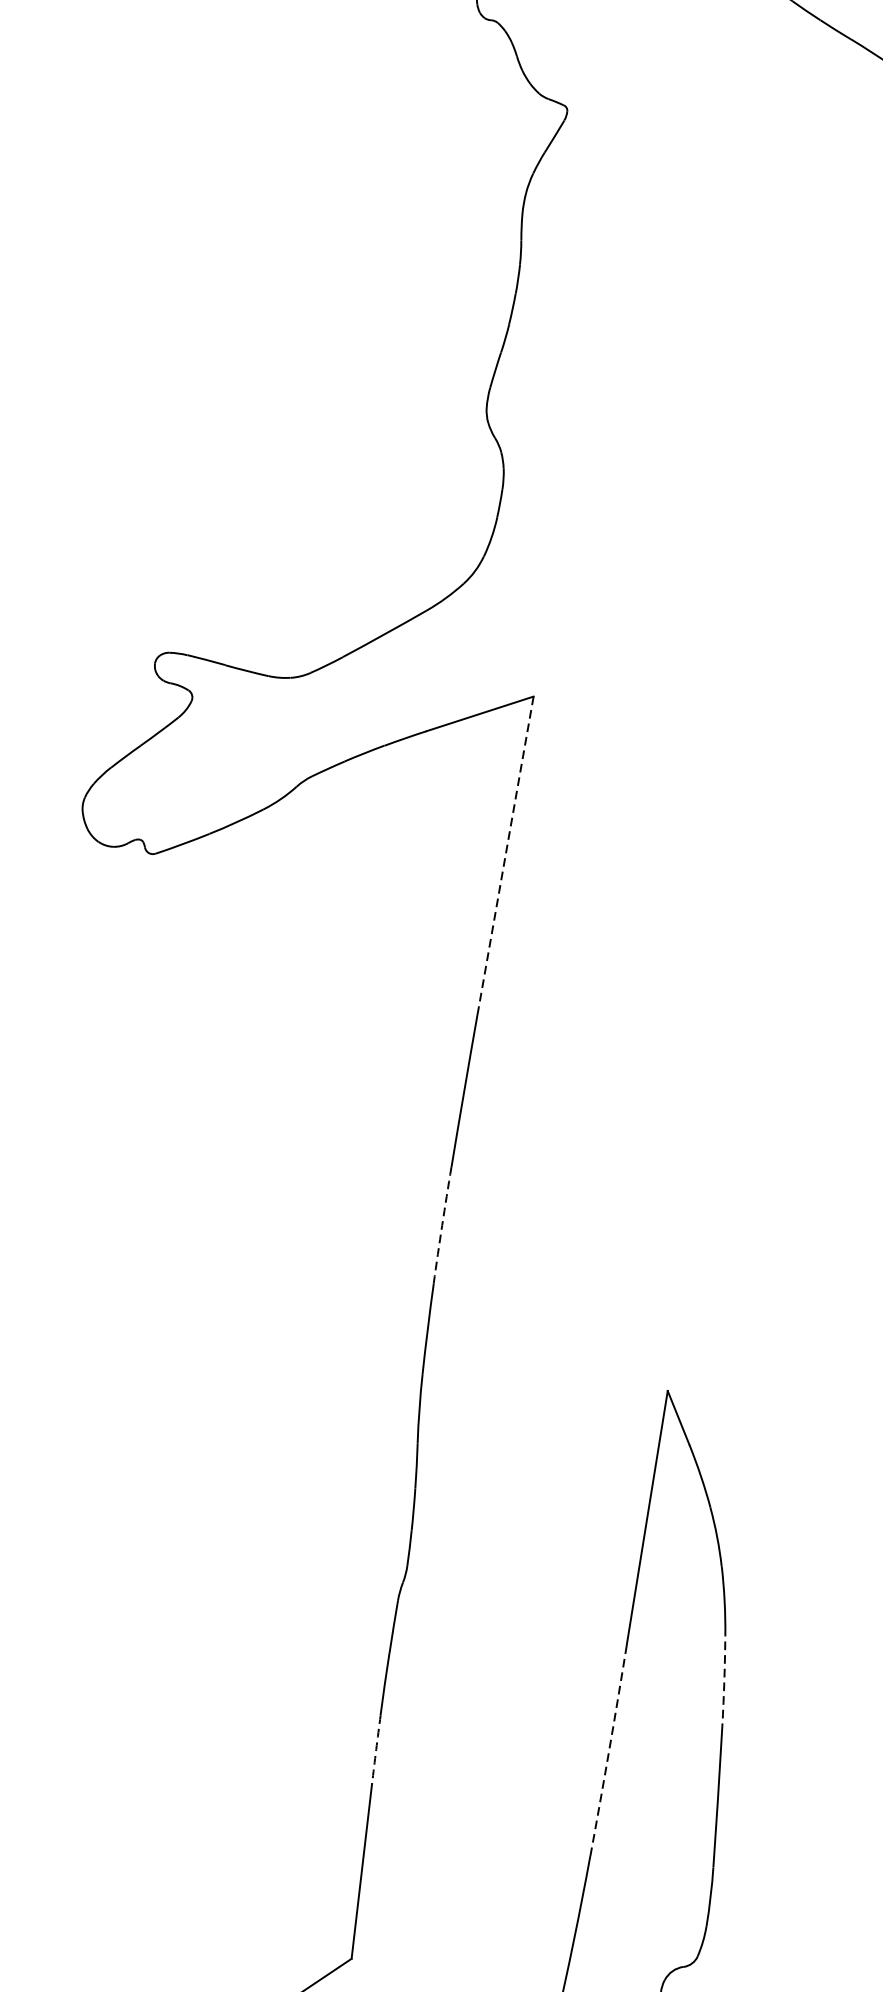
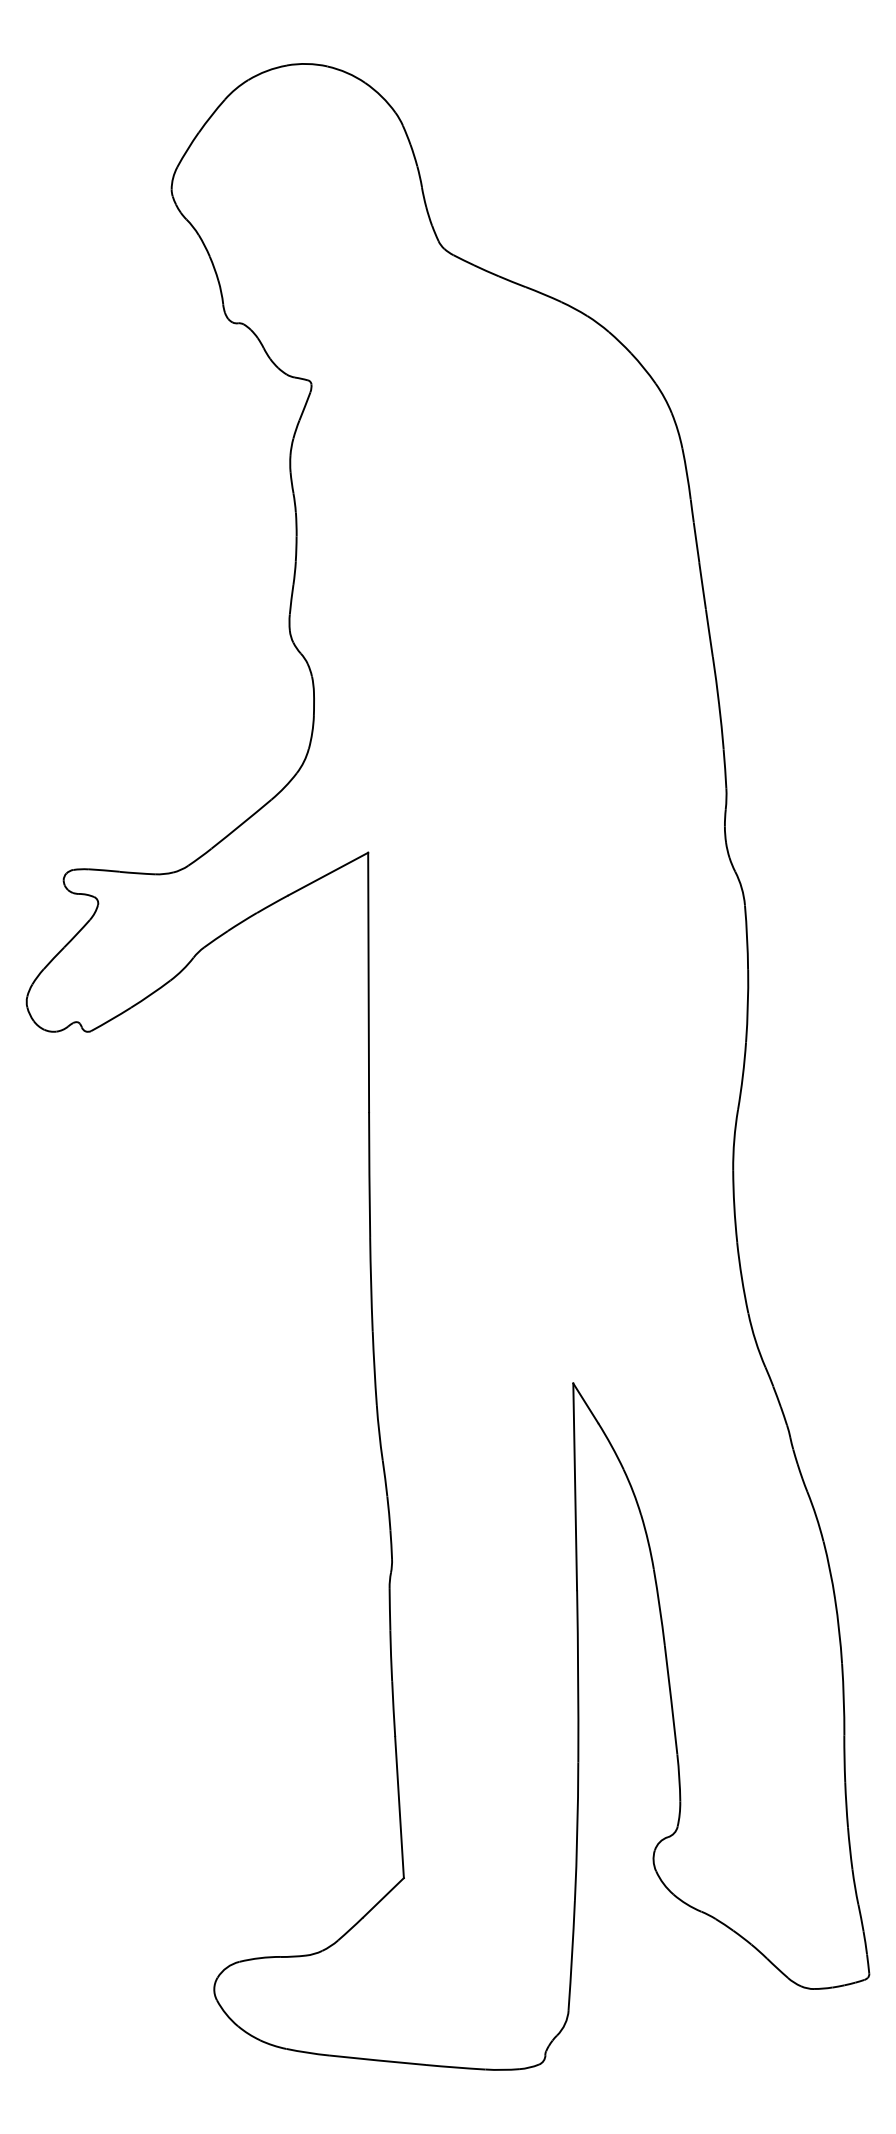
line: (505, 855) -> (368, 982), dashed -> solid
arc: (442, 1225) -> (371, 1284), dashed -> solid
arc: (723, 1684) -> (659, 1607), dashed -> solid
arc: (376, 1750) -> (393, 1709), dashed -> solid
arc: (609, 1750) -> (578, 1676), dashed -> solid

